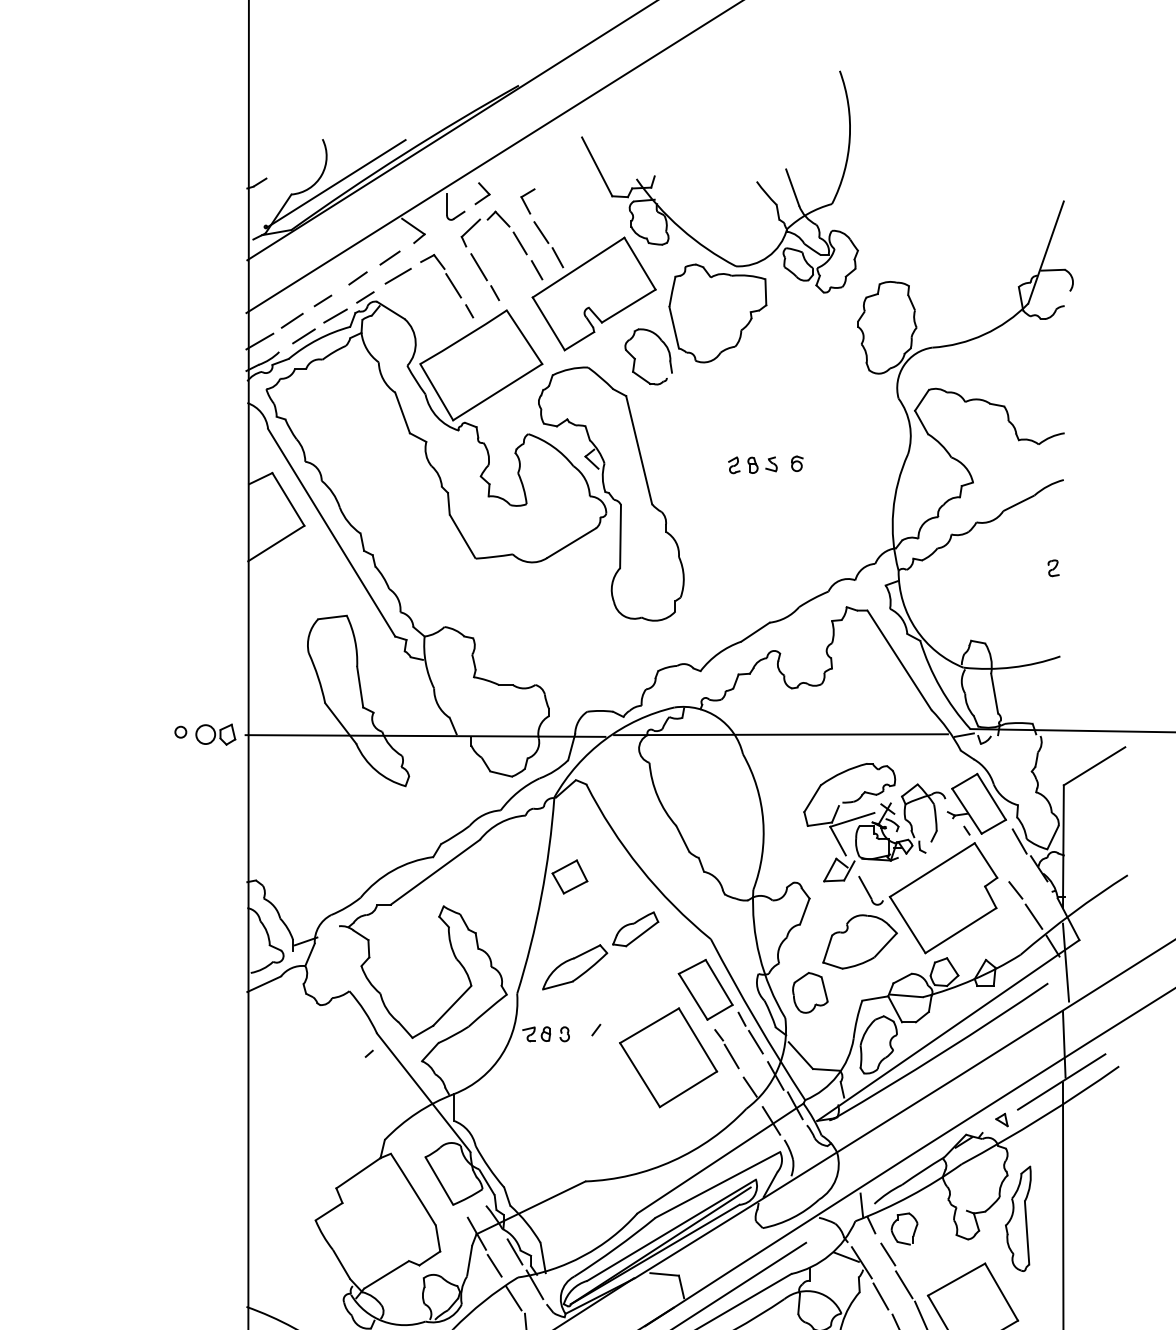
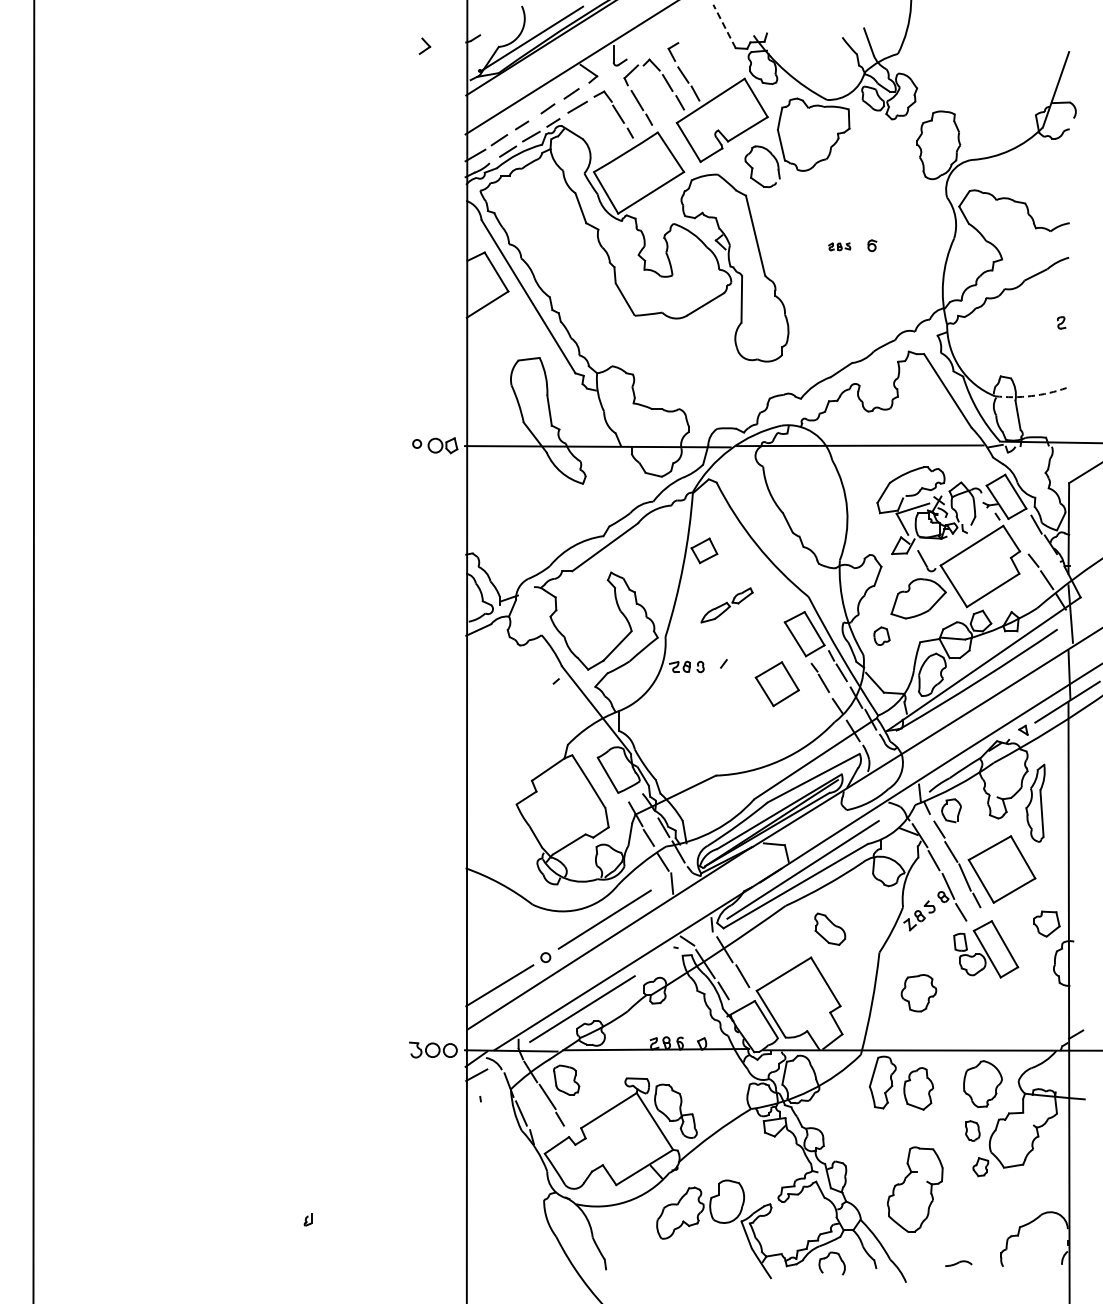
line: (597, 166) -> (724, 26), solid -> dashed
part: (481, 192) -> (424, 45), moved
part: (752, 464) -> (839, 246), size x0.6
arc: (1012, 667) -> (1031, 396), solid -> dashed
part: (599, 951) -> (726, 605), size x0.6
part: (809, 991) -> (881, 635), size x0.6
part: (668, 1056) -> (777, 683), size x0.6

